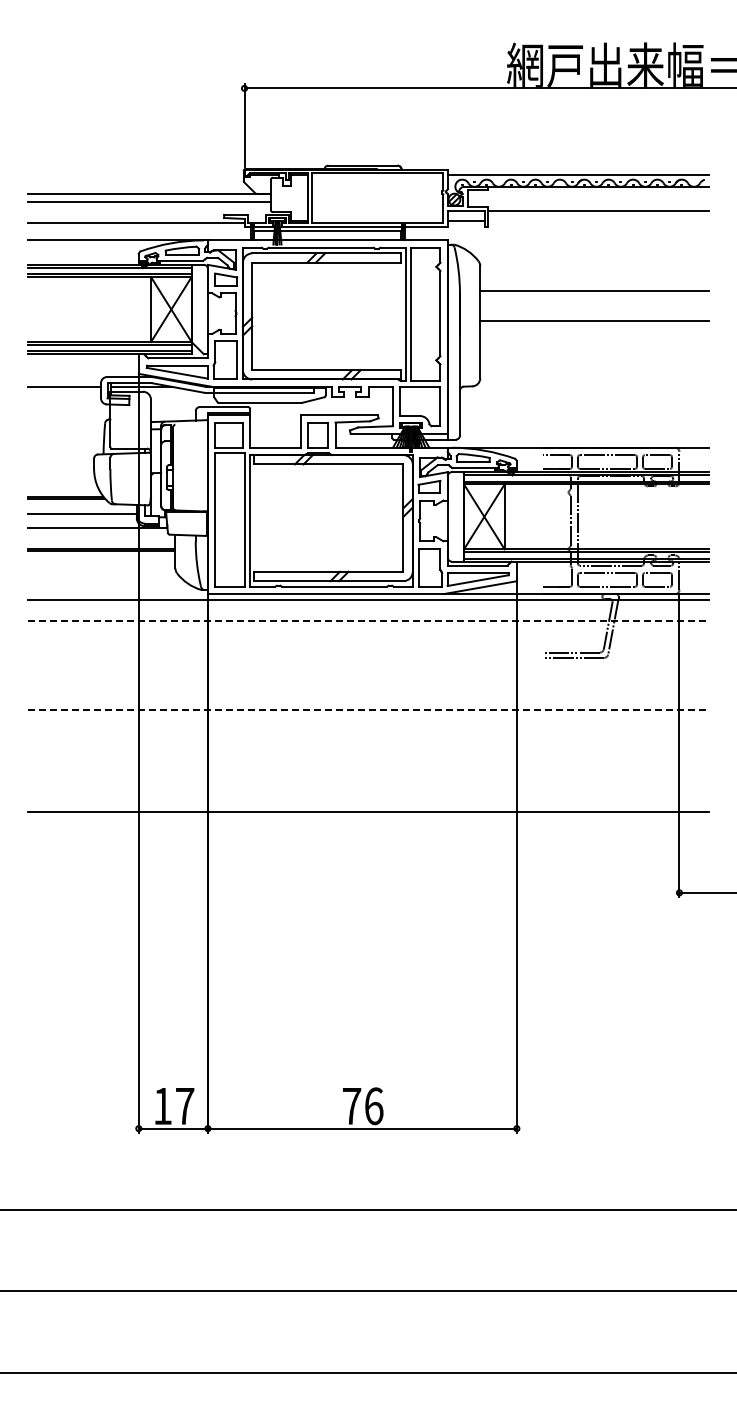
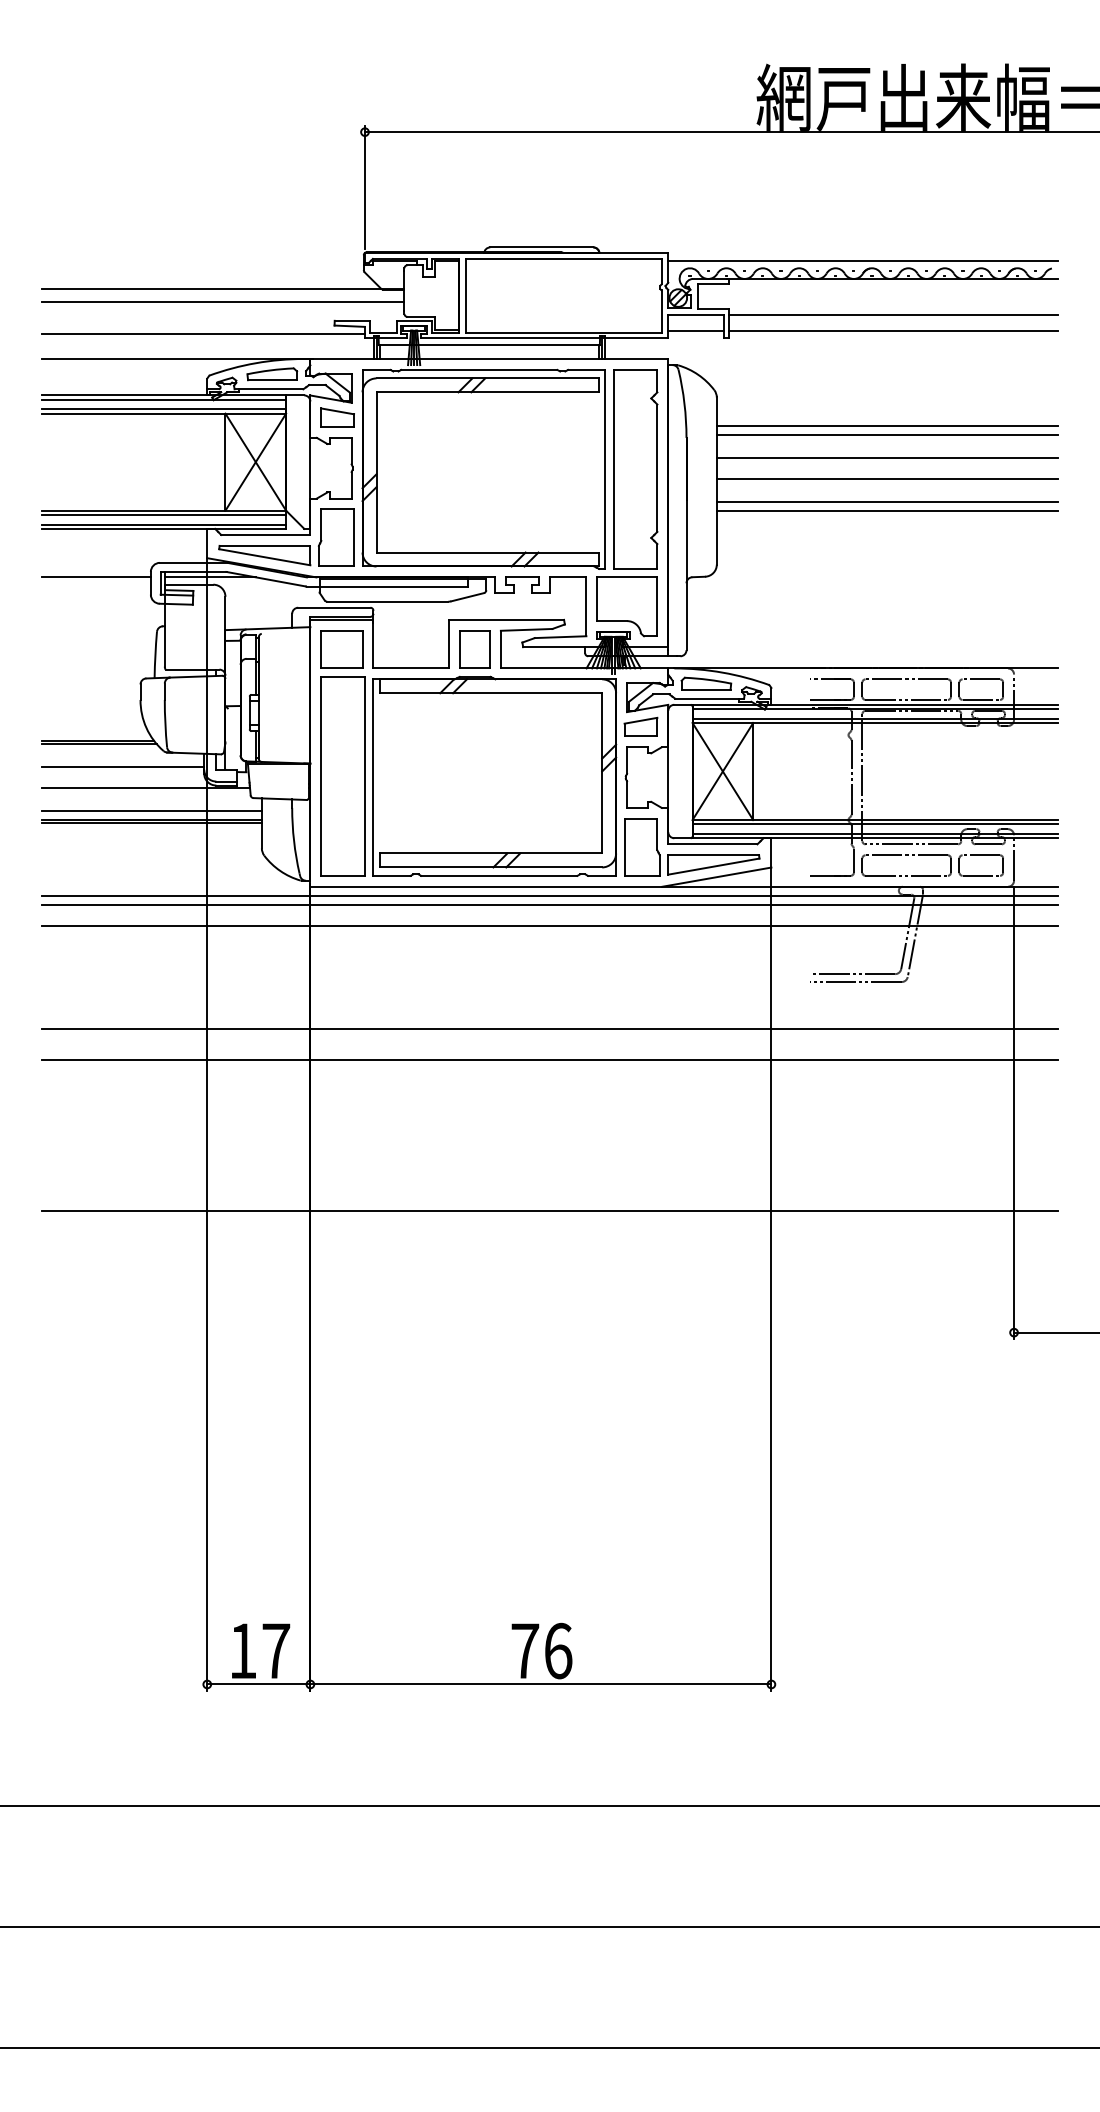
line: (598, 221) -> (893, 330), added
line: (594, 285) -> (887, 426), added
line: (594, 306) -> (887, 457), added
line: (594, 335) -> (887, 500), added
line: (594, 342) -> (887, 511), added
line: (101, 543) -> (151, 811), added
line: (368, 606) -> (550, 905), added
line: (369, 620) -> (551, 926), dashed -> solid
line: (368, 689) -> (550, 1029), added
line: (369, 709) -> (551, 1058), dashed -> solid

